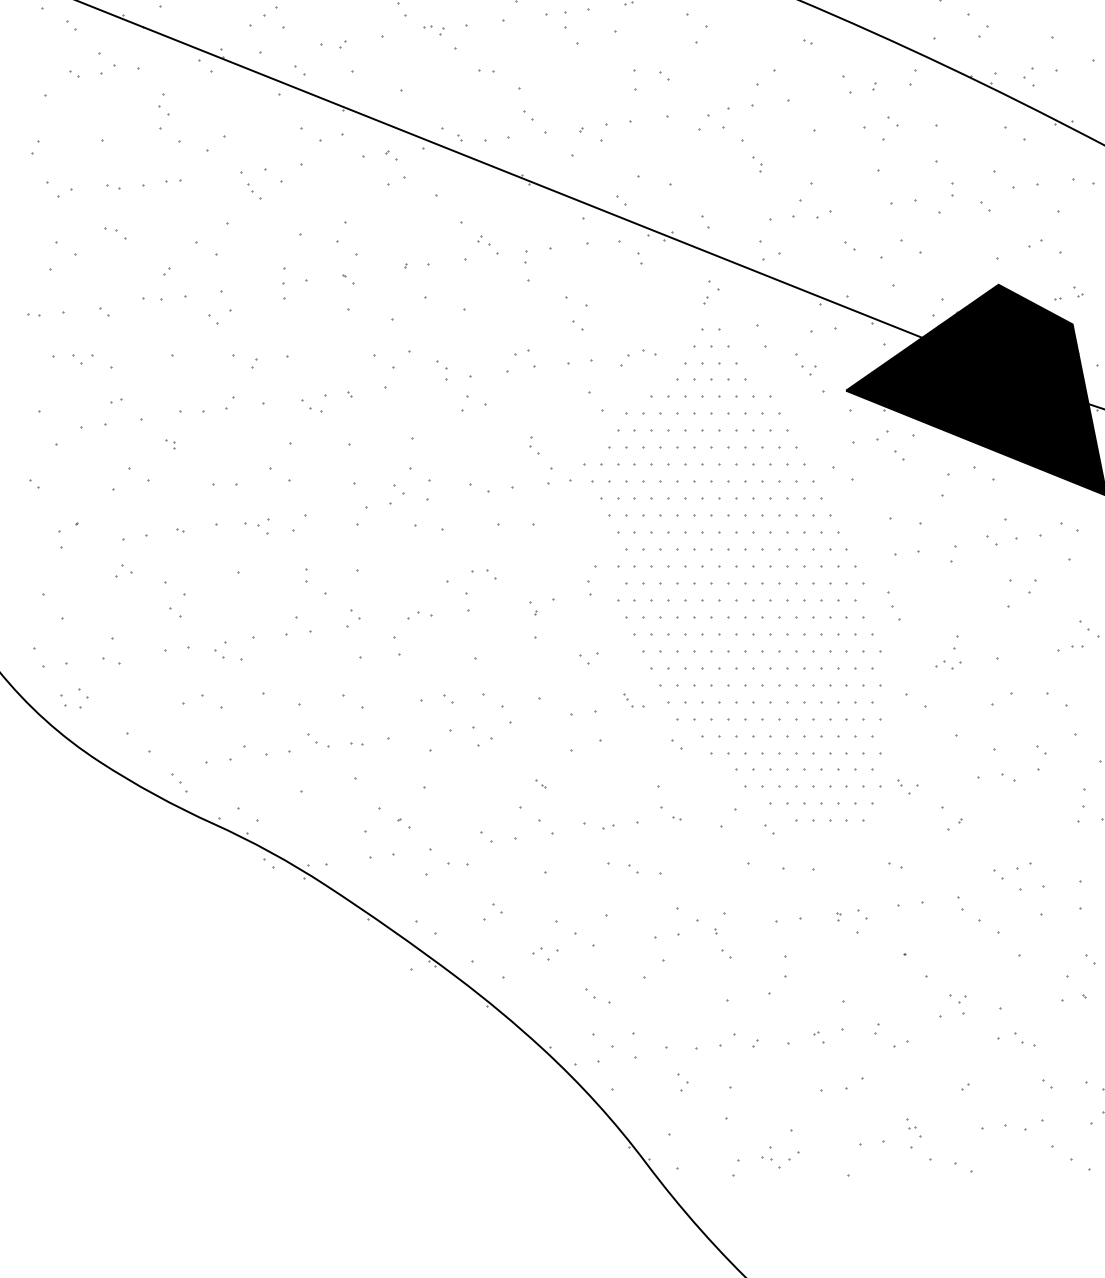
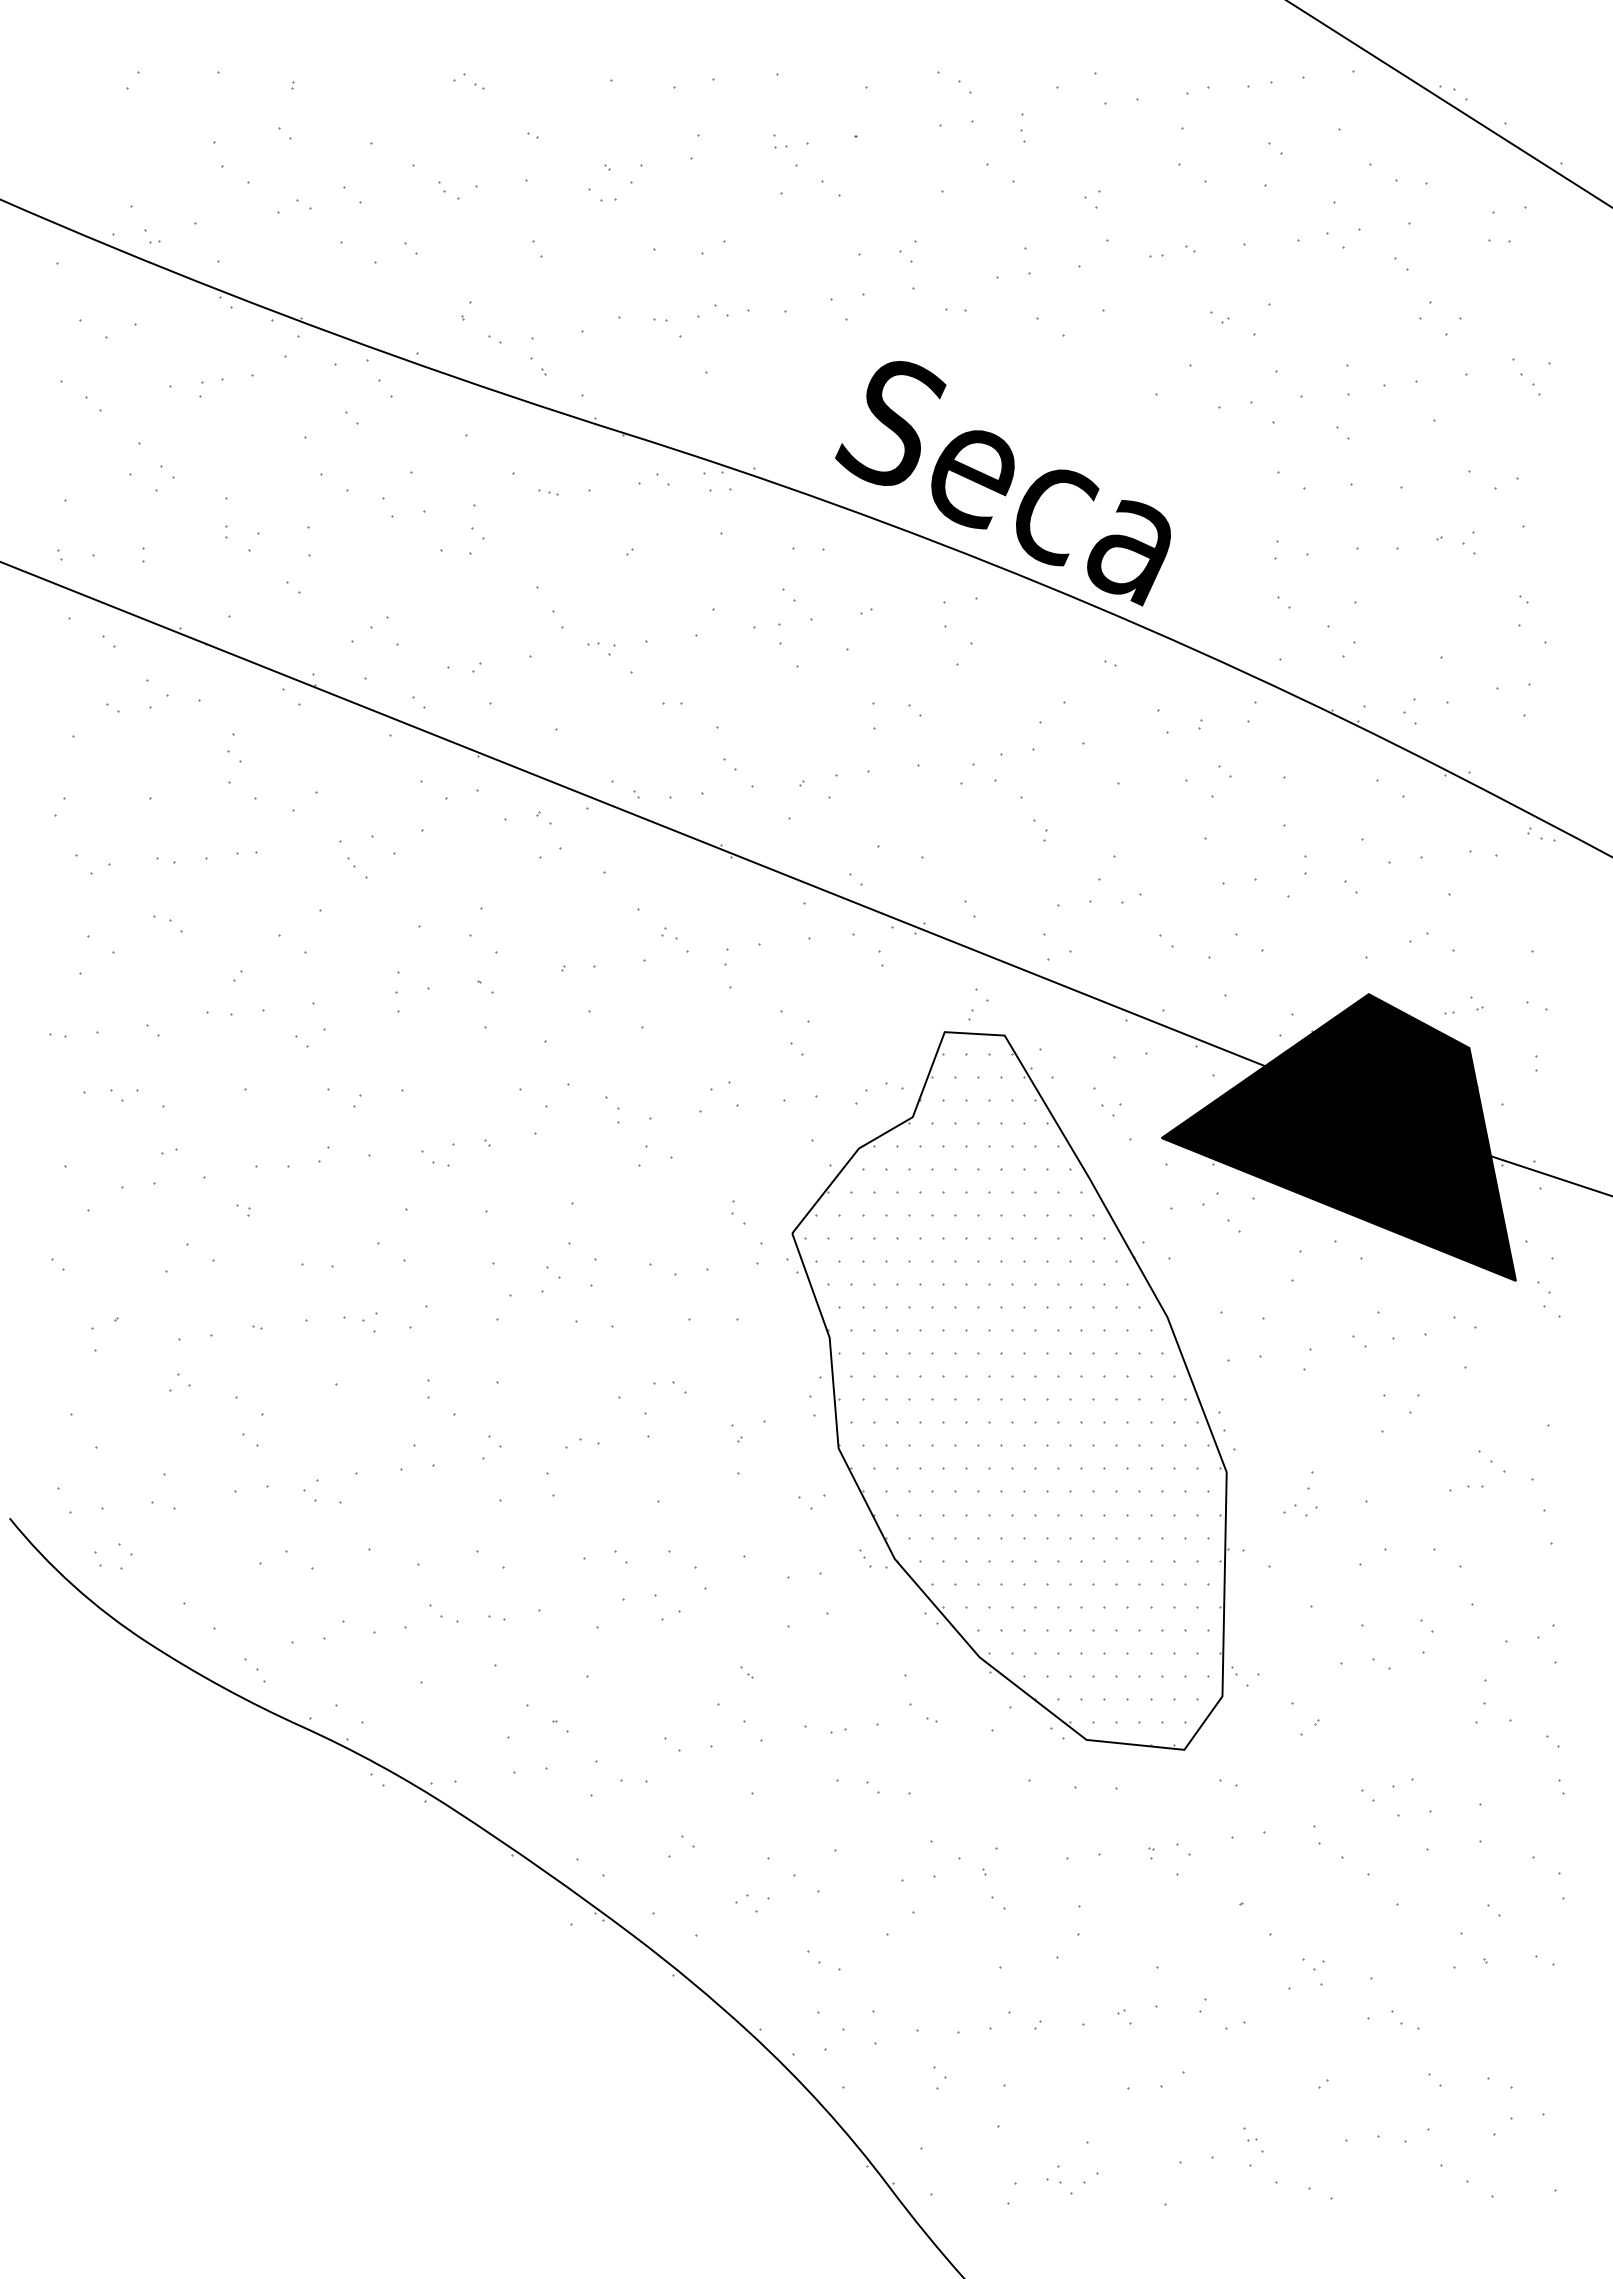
part: (734, 576) -> (1010, 1390), added

